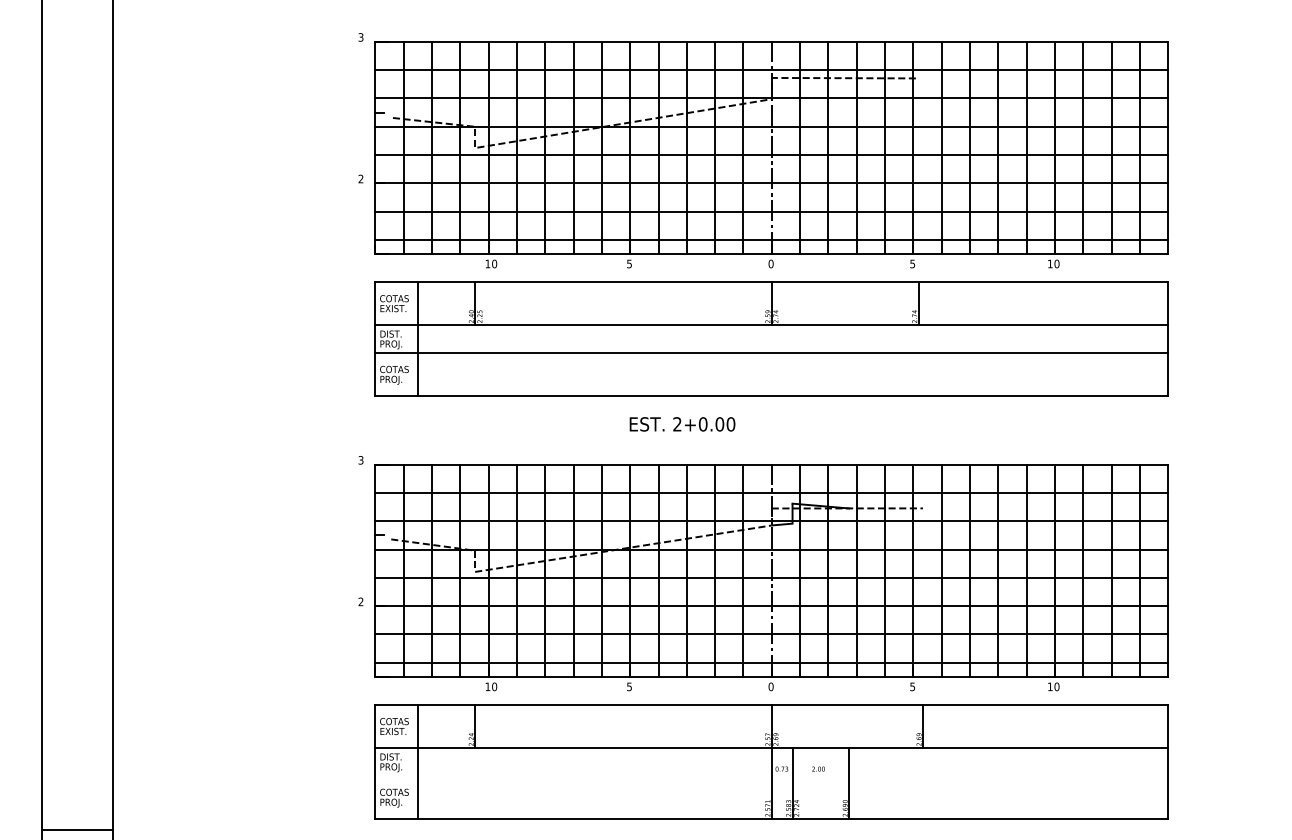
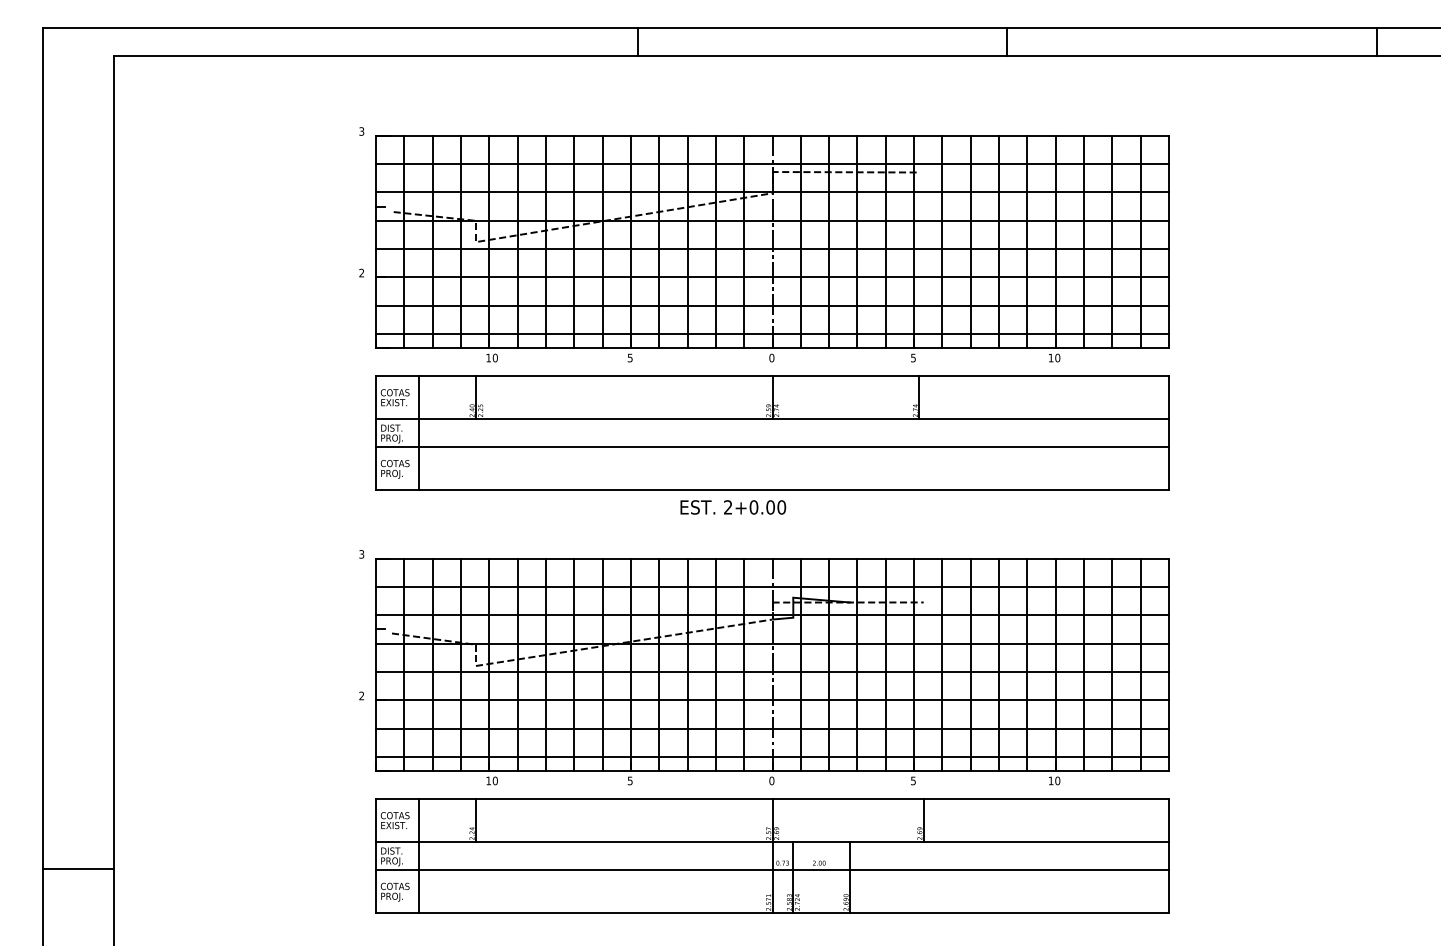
text: (682, 424) -> (733, 507), moved
line: (771, 776) -> (772, 870), added
line: (77, 830) -> (78, 869), moved

